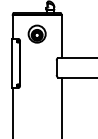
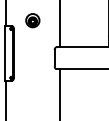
part: (36, 33) -> (32, 20), size x0.7

